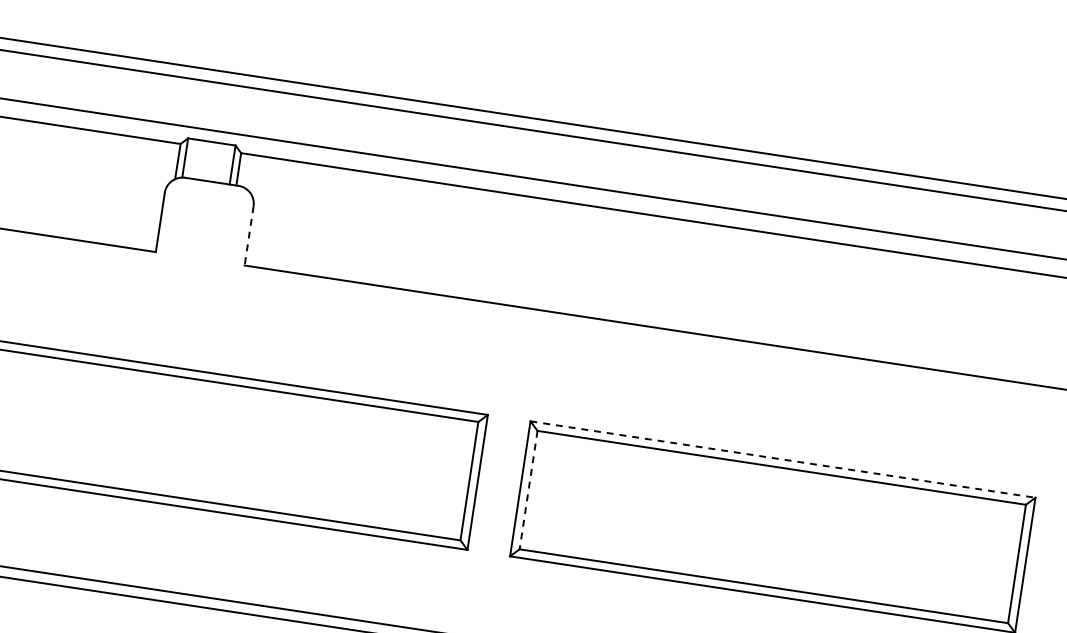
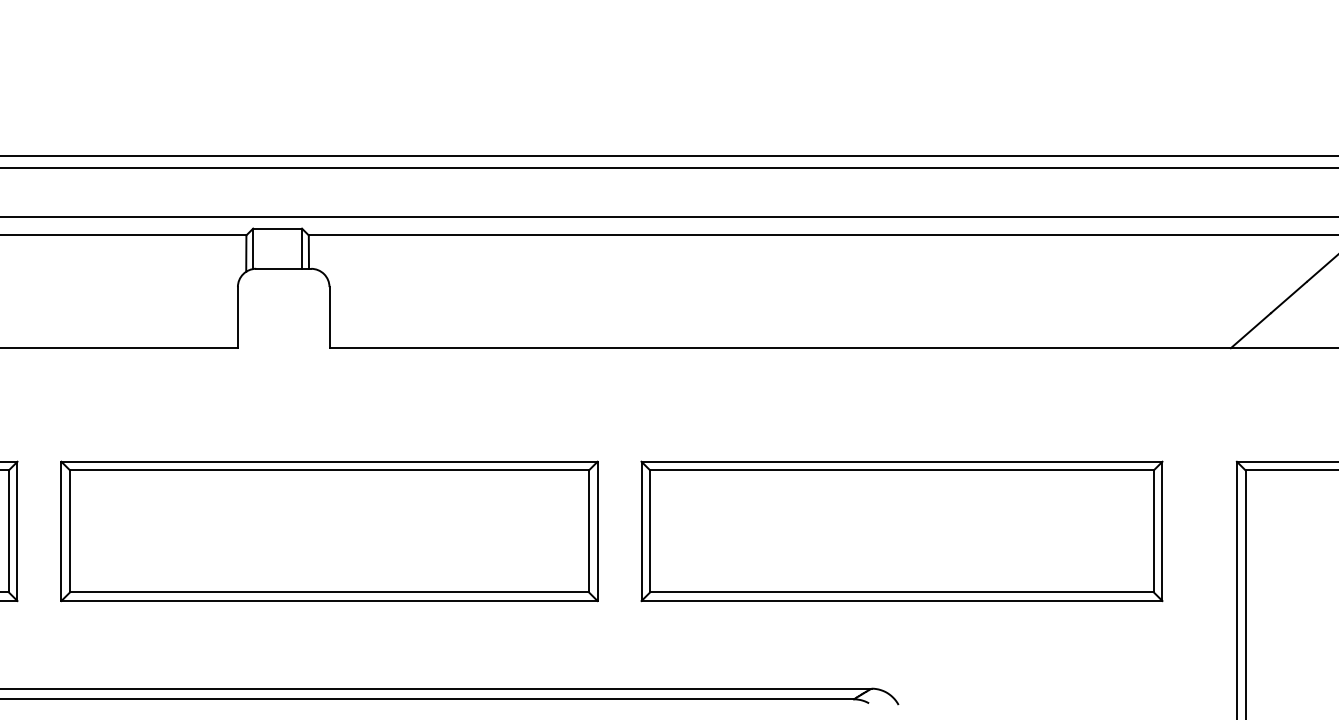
line: (249, 235) -> (329, 317), dashed -> solid
line: (783, 459) -> (902, 461), dashed -> solid
line: (528, 490) -> (650, 531), dashed -> solid

